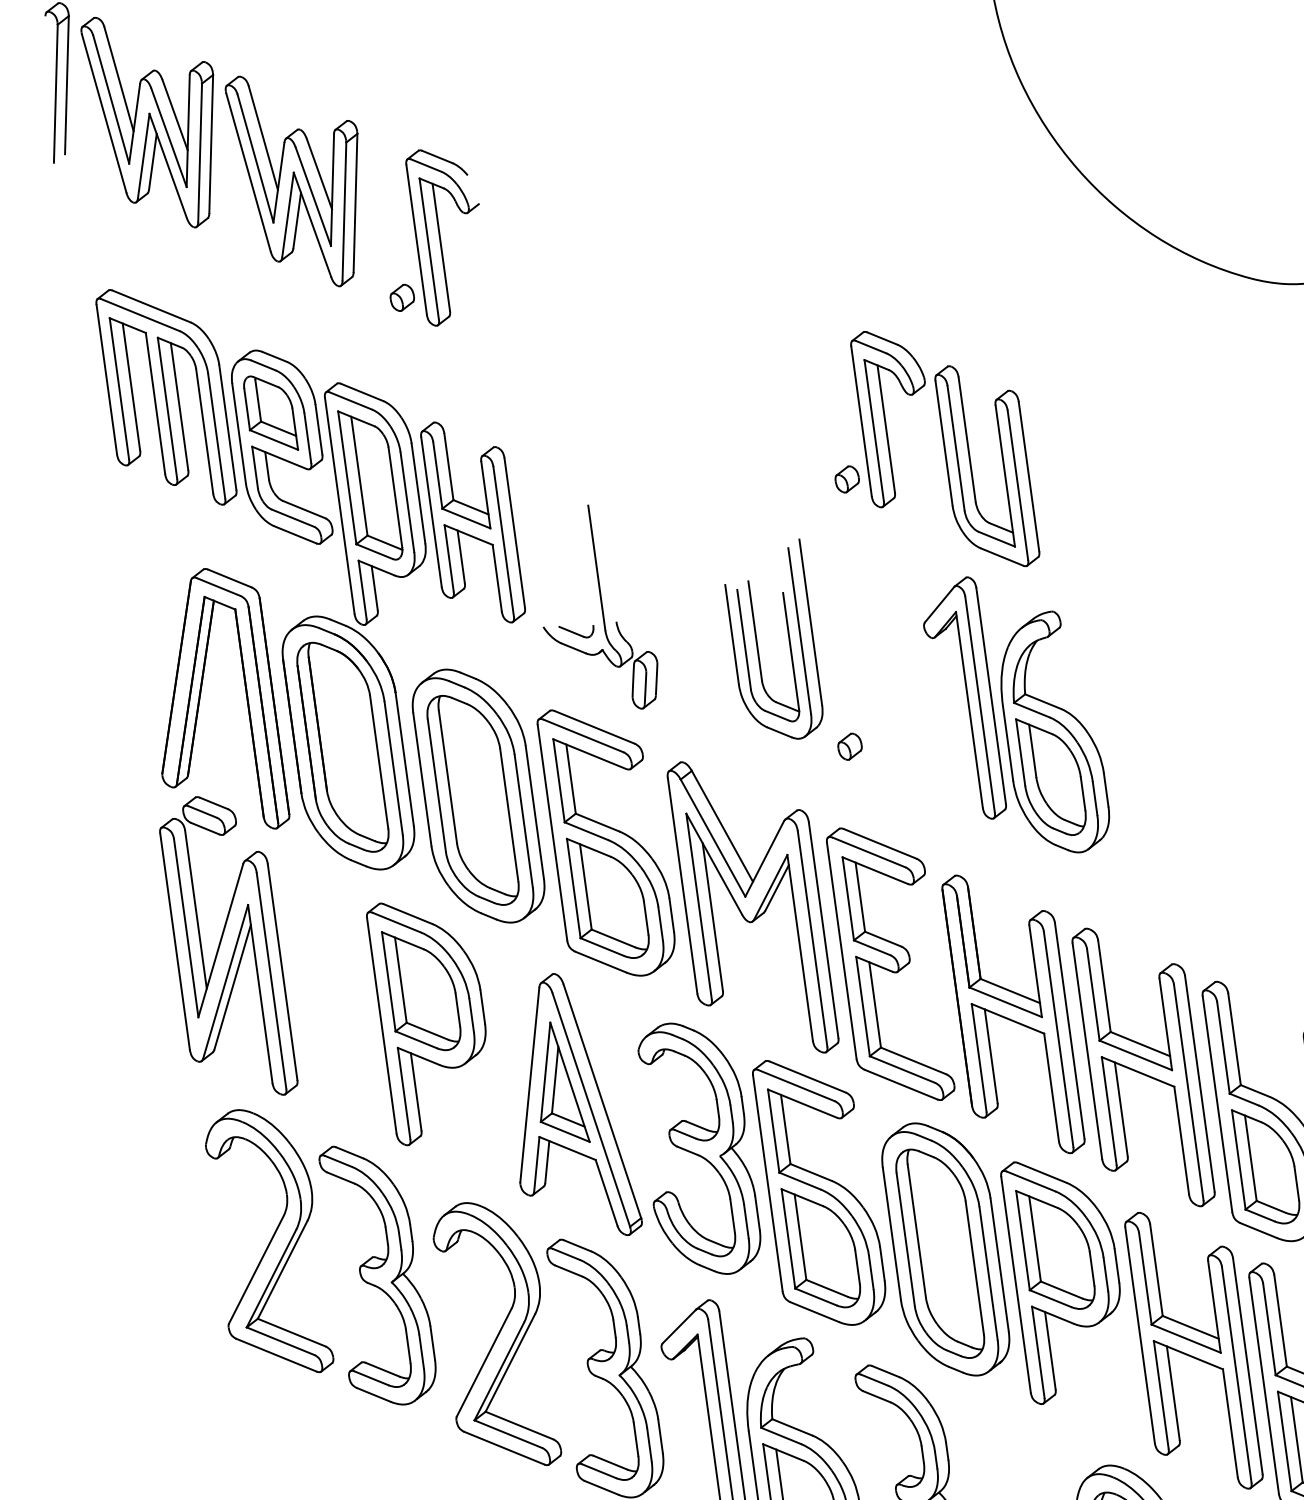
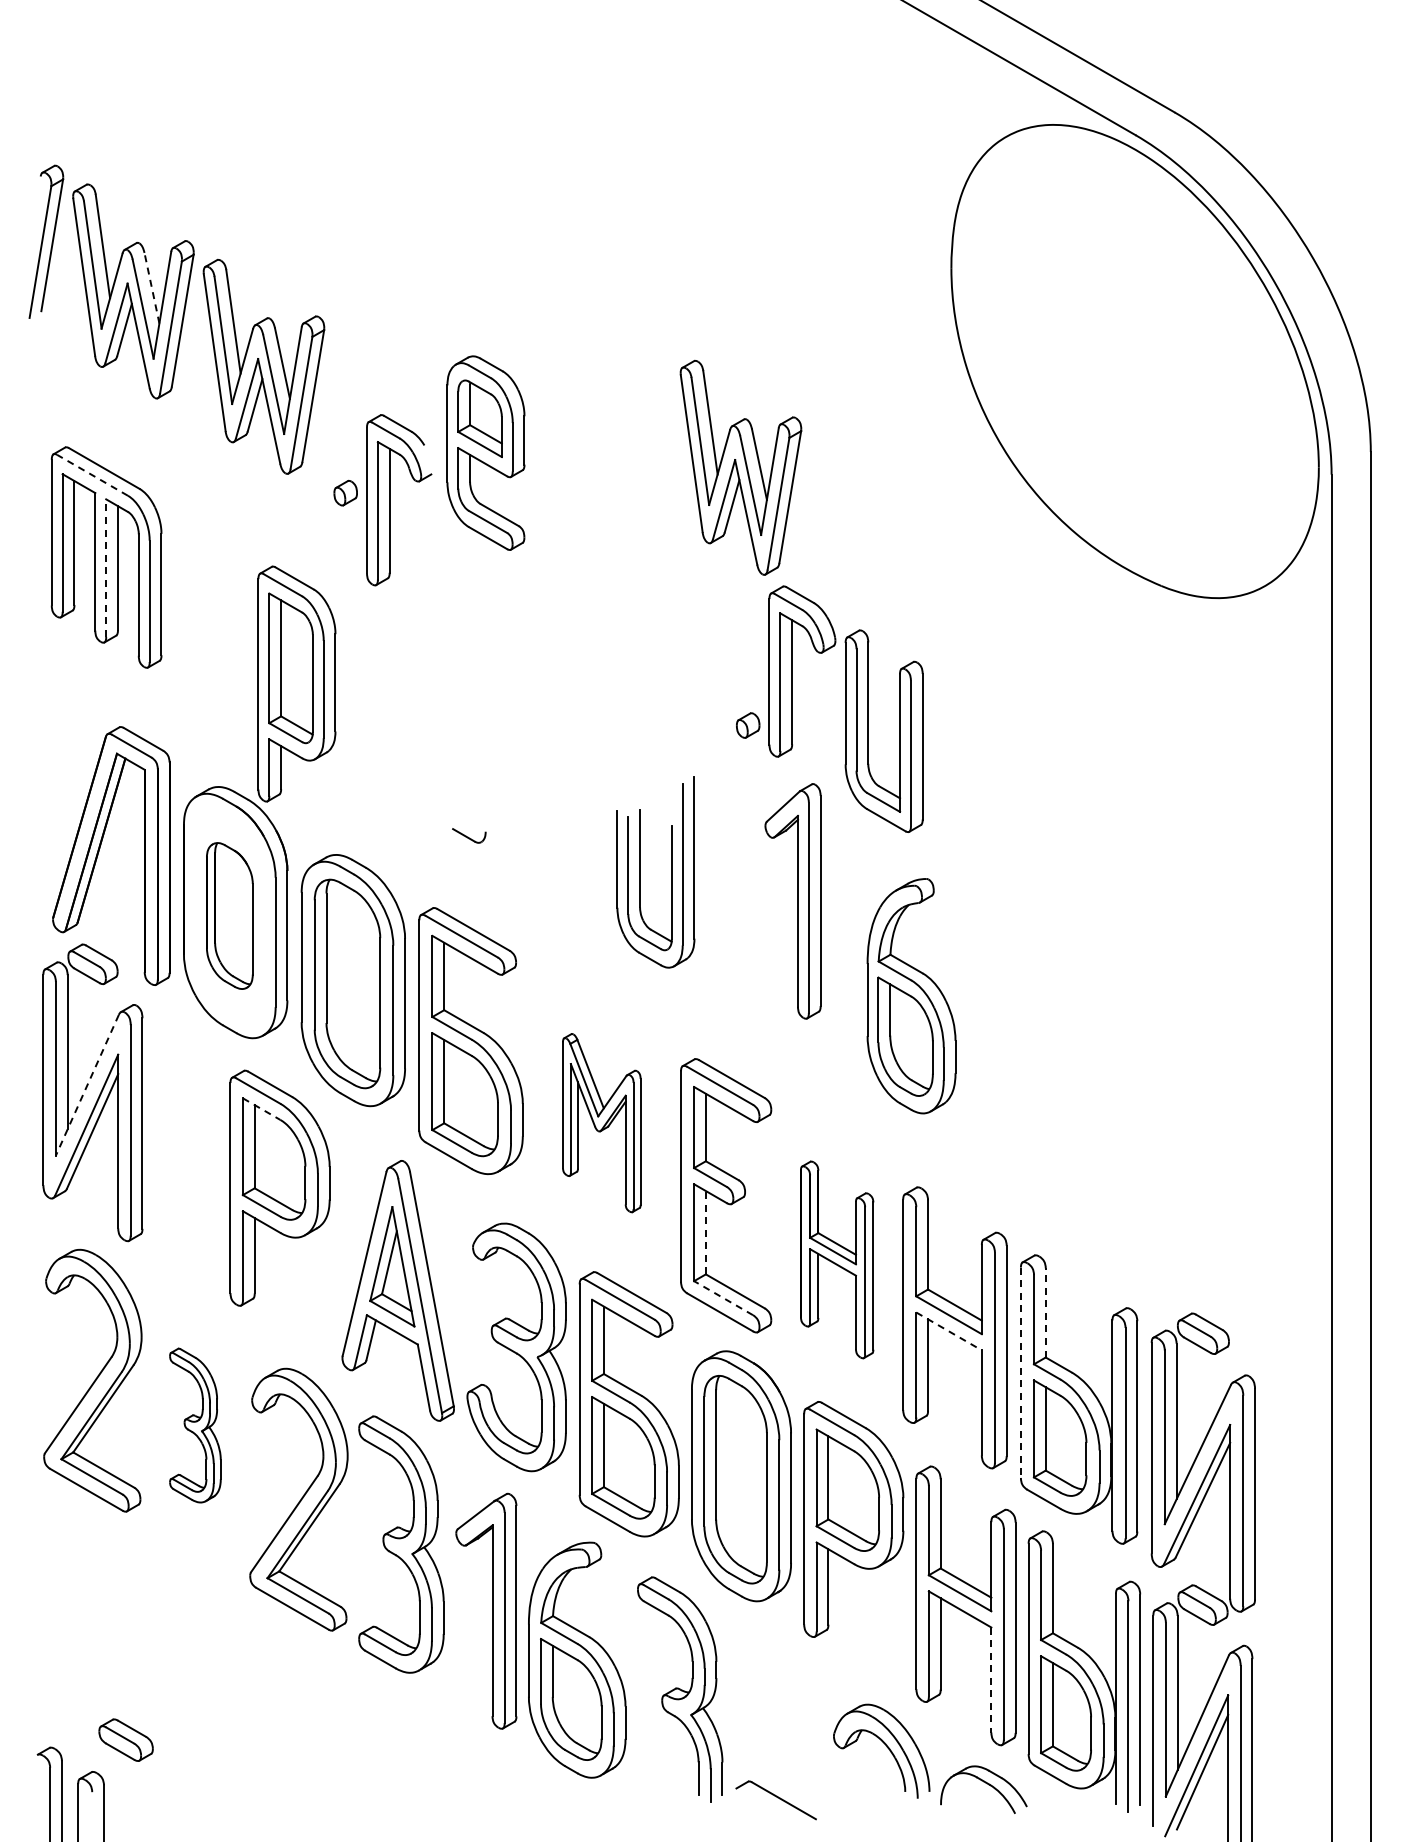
line: (174, 114) -> (151, 287), solid -> dashed
part: (803, 216) -> (740, 467), added
part: (440, 236) -> (390, 500), moved
line: (140, 315) -> (92, 475), solid -> dashed
line: (167, 408) -> (106, 568), solid -> dashed
part: (280, 447) -> (485, 452), moved
part: (472, 522) -> (383, 717), removed
part: (602, 608) -> (496, 817), removed
part: (962, 700) -> (792, 901), moved
part: (342, 746) -> (229, 915), size x0.7
part: (849, 746) -> (715, 981), removed
part: (752, 906) -> (601, 1122), size x0.6
line: (220, 940) -> (87, 1085), solid -> dashed
line: (402, 941) -> (261, 1109), solid -> dashed
line: (874, 1004) -> (705, 1232), solid -> dashed
part: (1012, 1014) -> (836, 1259), size x0.7
line: (1234, 1039) -> (1045, 1312), solid -> dashed
line: (902, 1069) -> (723, 1298), solid -> dashed
line: (1138, 1071) -> (949, 1331), solid -> dashed
line: (1217, 1105) -> (1020, 1373), solid -> dashed
part: (379, 1274) -> (195, 1425), size x0.6
line: (1230, 1423) -> (991, 1680), solid -> dashed

